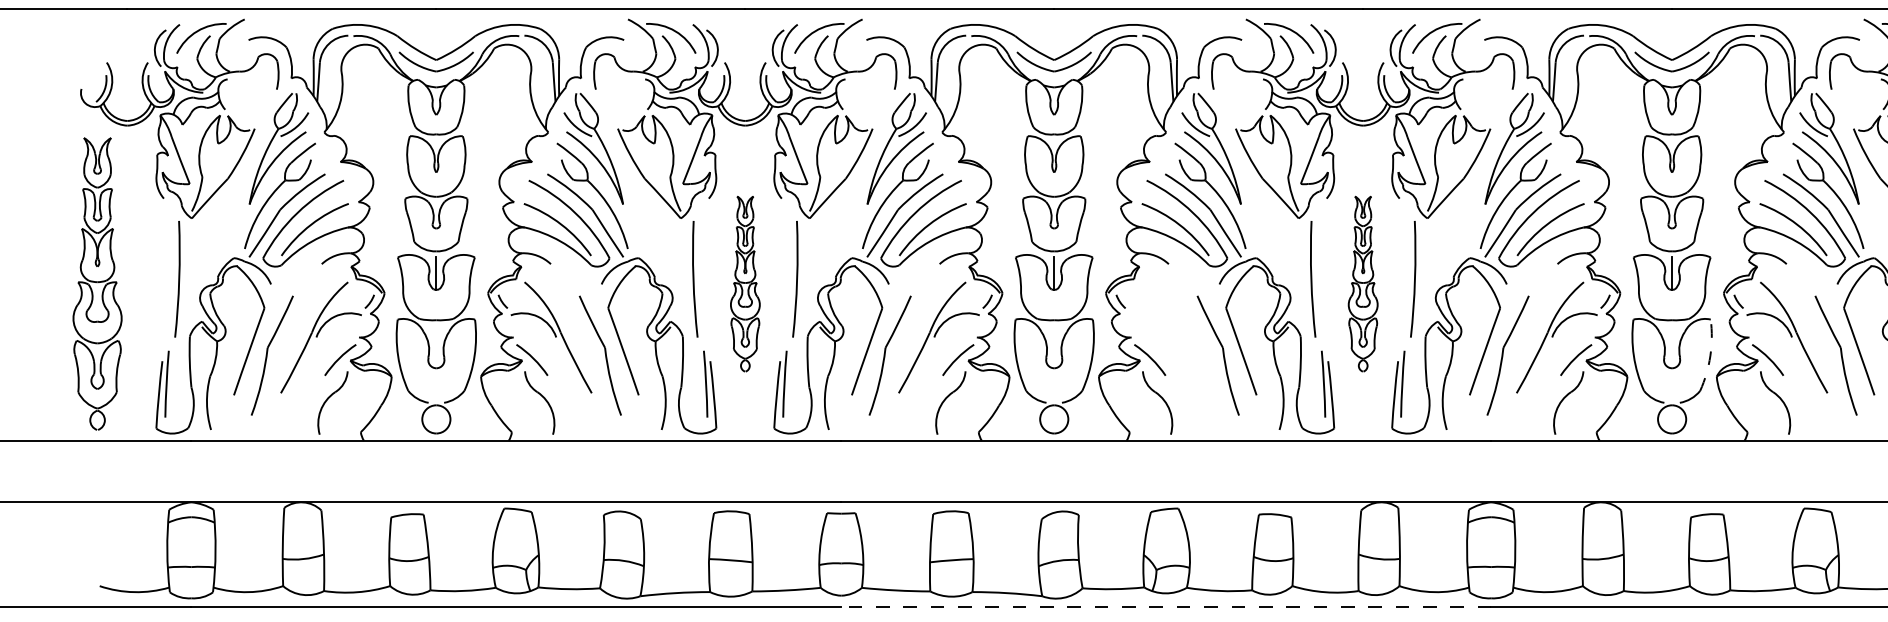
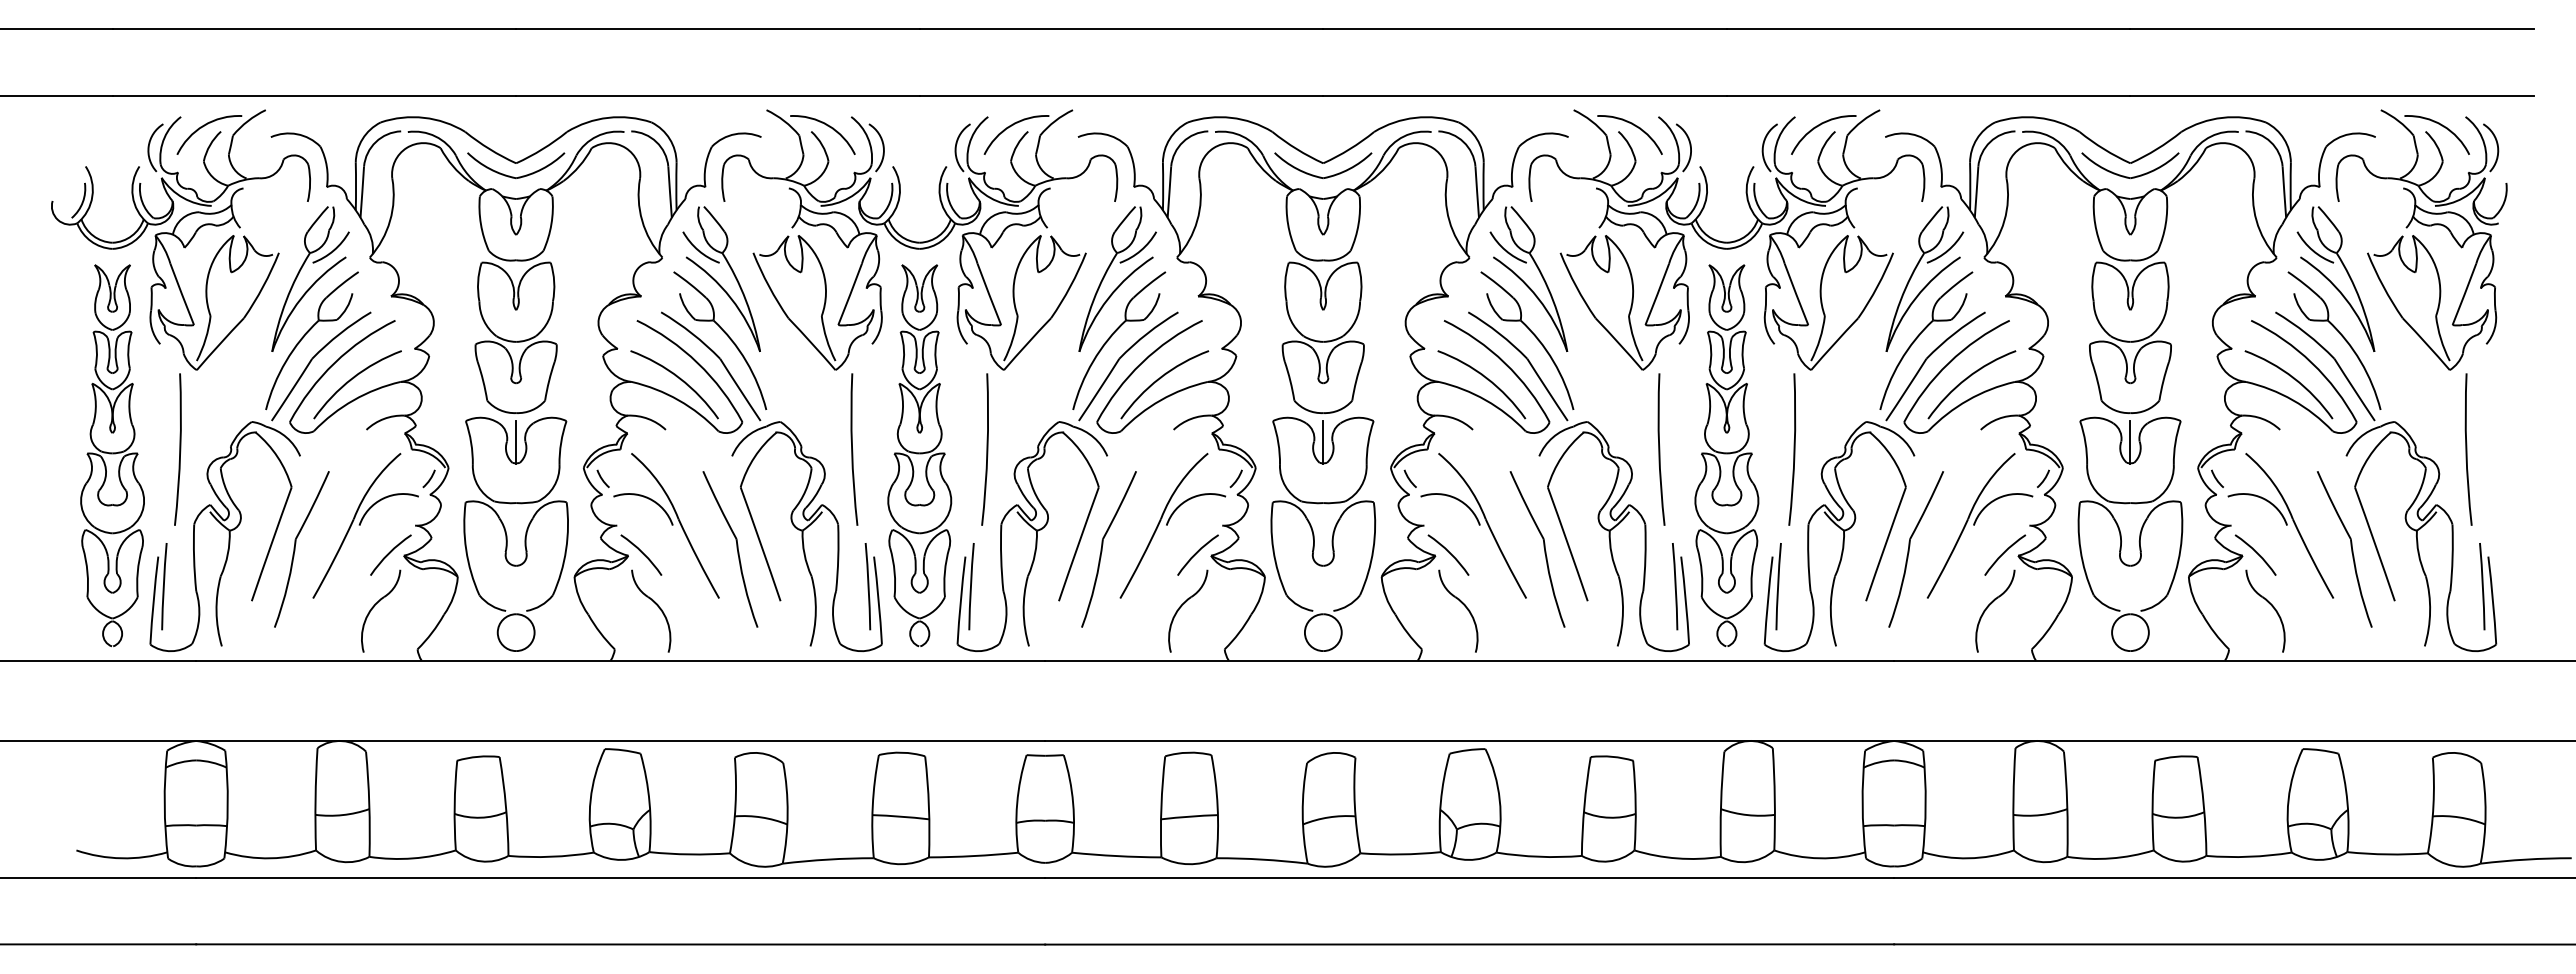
part: (97, 283) -> (112, 455), moved
part: (745, 283) -> (919, 455), size x1.67
part: (1362, 283) -> (1726, 455), size x1.67
part: (1169, 337) -> (1473, 525), added
arc: (1710, 355) -> (2180, 549), dashed -> solid
line: (1166, 606) -> (1469, 877), dashed -> solid

